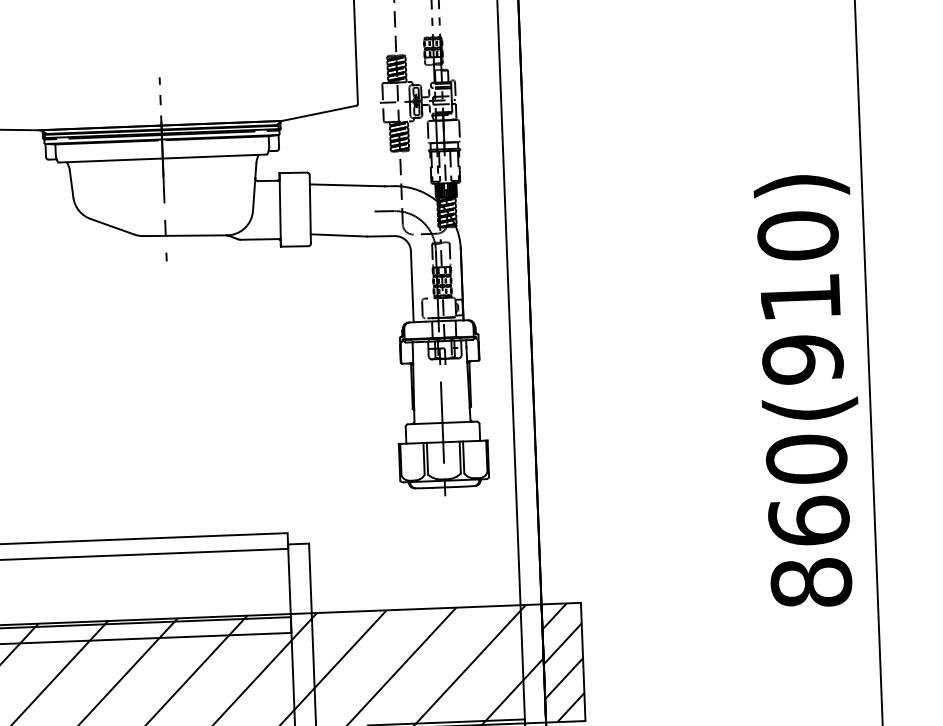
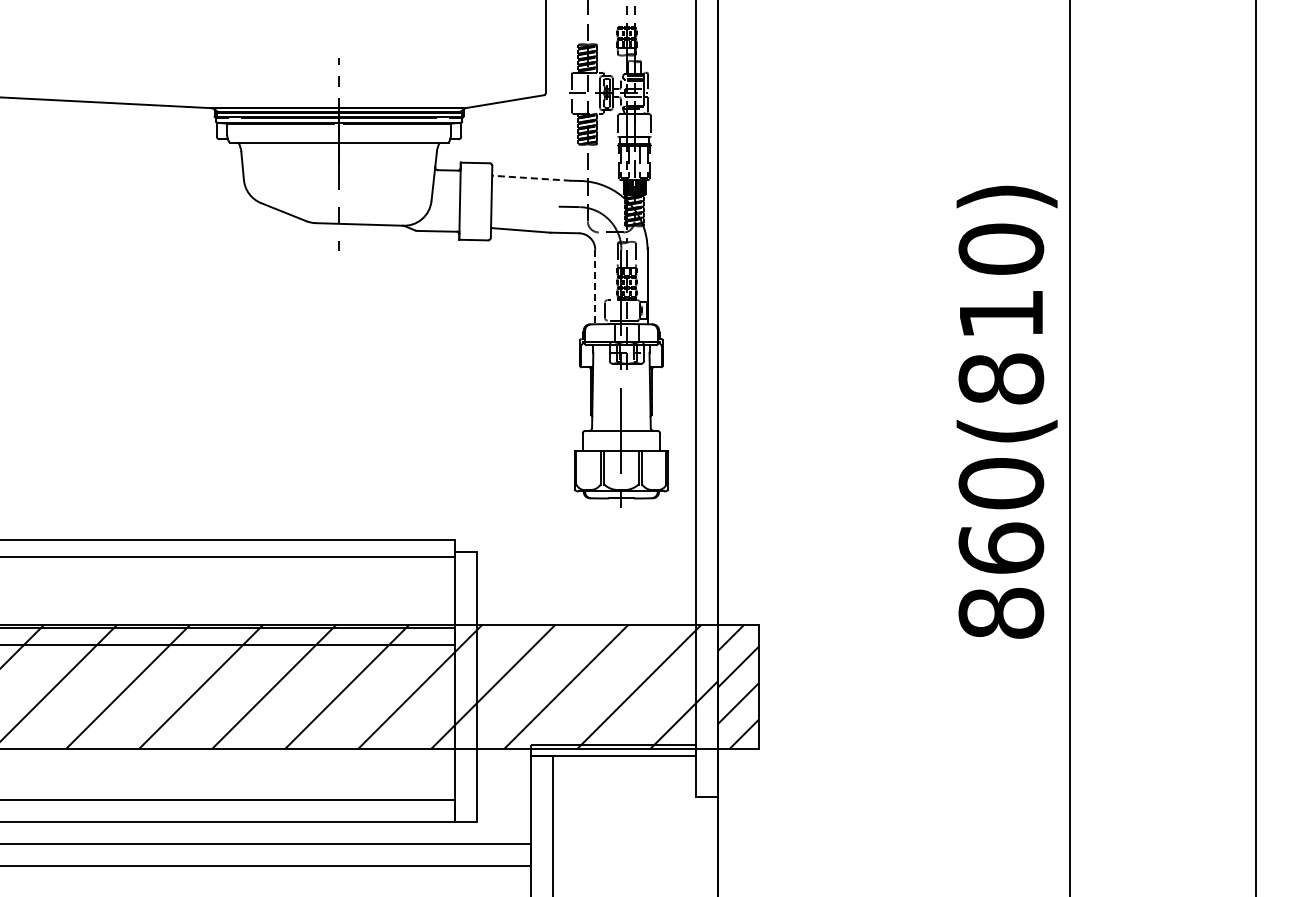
line: (346, 185) -> (530, 178), solid -> dashed
line: (412, 287) -> (595, 287), solid -> dashed
text: (802, 359) -> (1001, 378), 860(910) -> 860(810)

